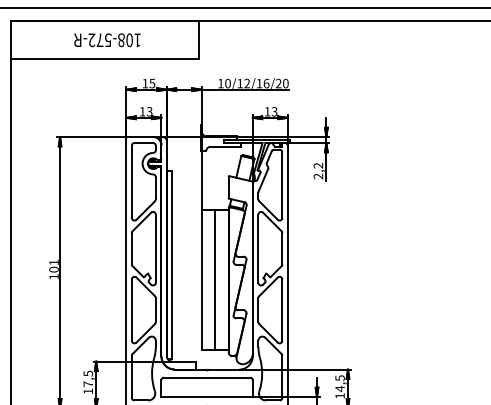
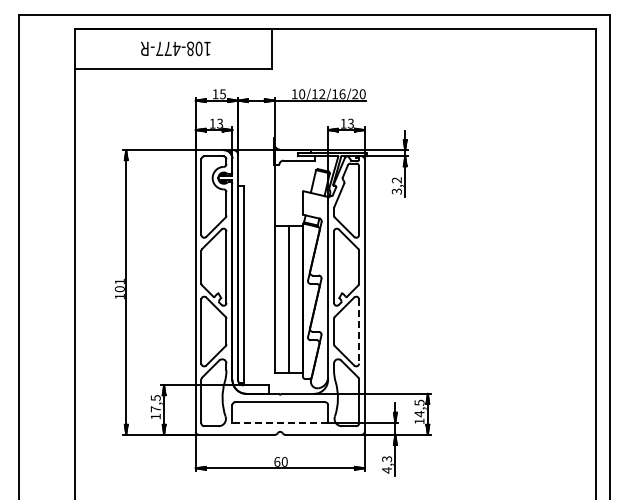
text: (100, 39) -> (168, 48), 108-572-R -> 108-477-R
text: (318, 176) -> (396, 191), 2,2 -> 3,2
line: (282, 311) -> (359, 332), solid -> dashed
line: (207, 396) -> (280, 422), solid -> dashed

